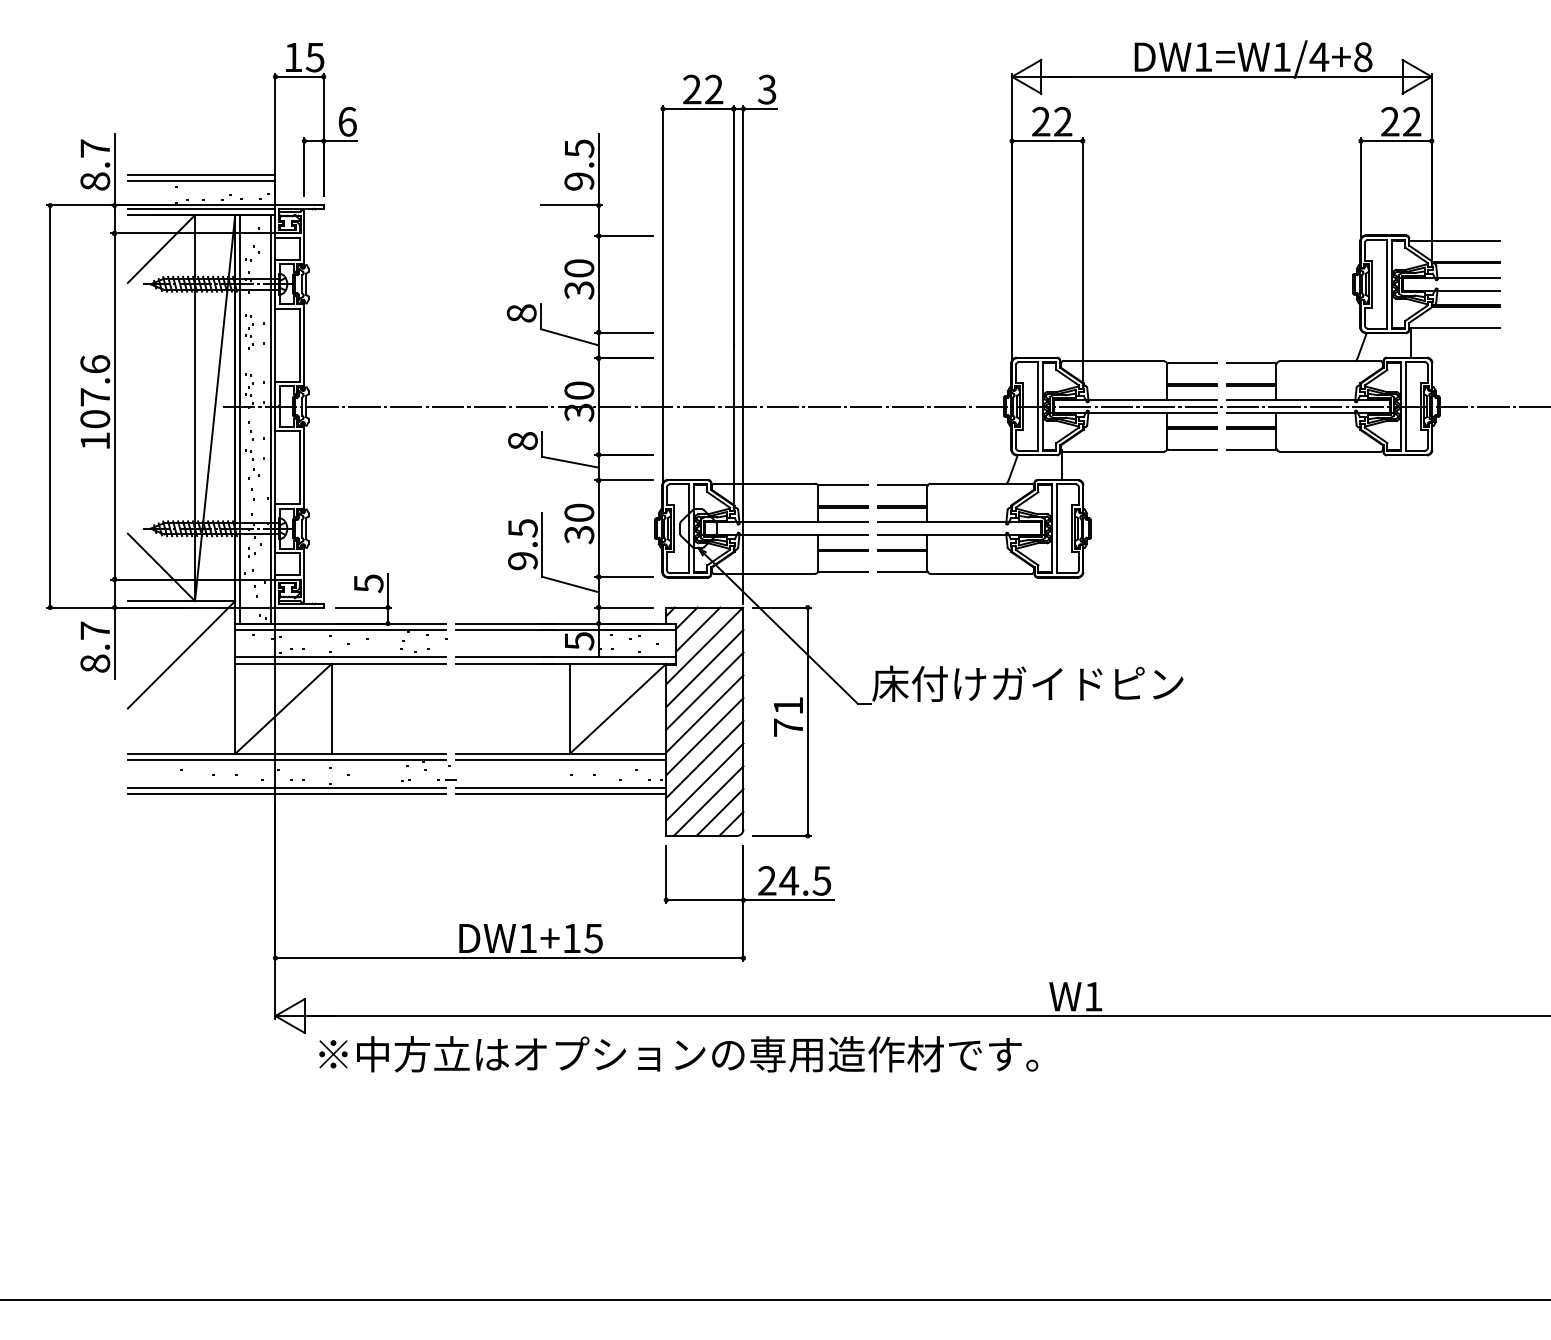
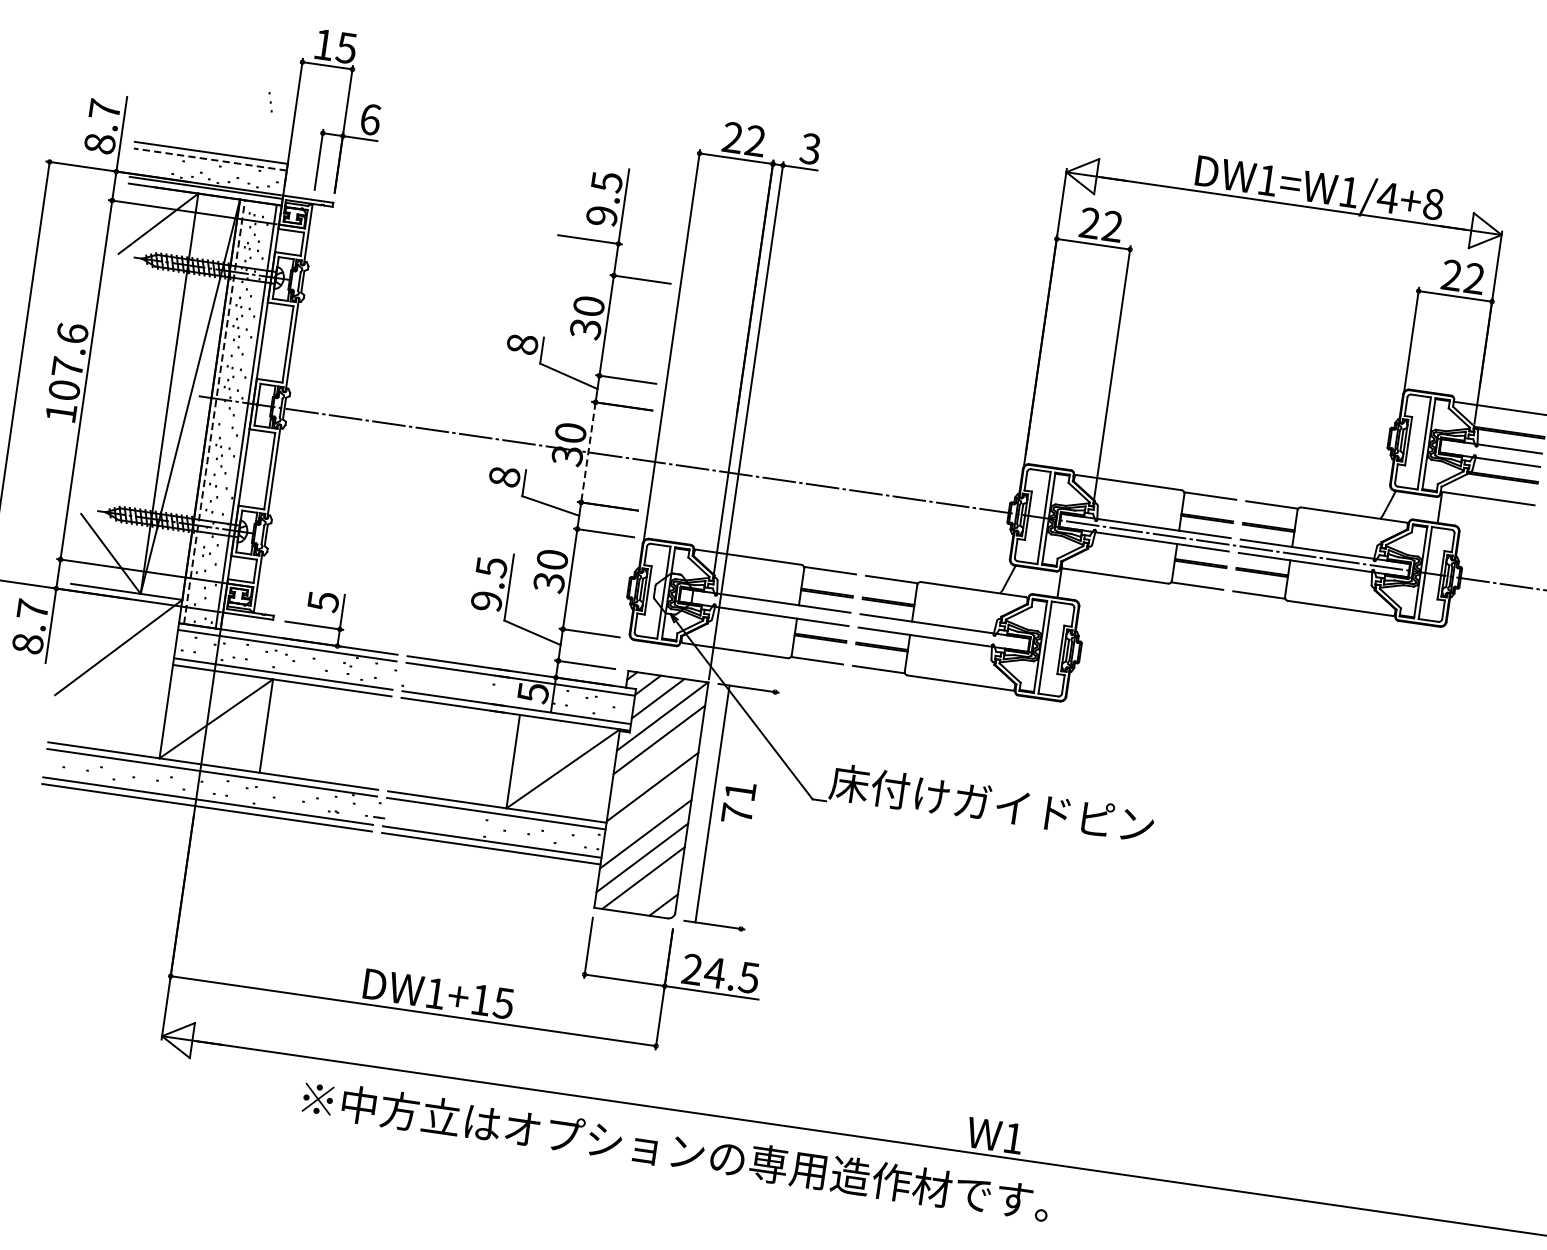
line: (201, 181) -> (210, 159), solid -> dashed
line: (598, 407) -> (588, 453), solid -> dashed
line: (240, 418) -> (215, 411), solid -> dashed
part: (250, 430) -> (270, 101), moved
line: (704, 690) -> (655, 762), removed
line: (807, 721) -> (712, 803), moved
line: (704, 736) -> (648, 810), removed
line: (719, 812) -> (653, 891), removed
text: (678, 1054) -> (675, 1150), moved

